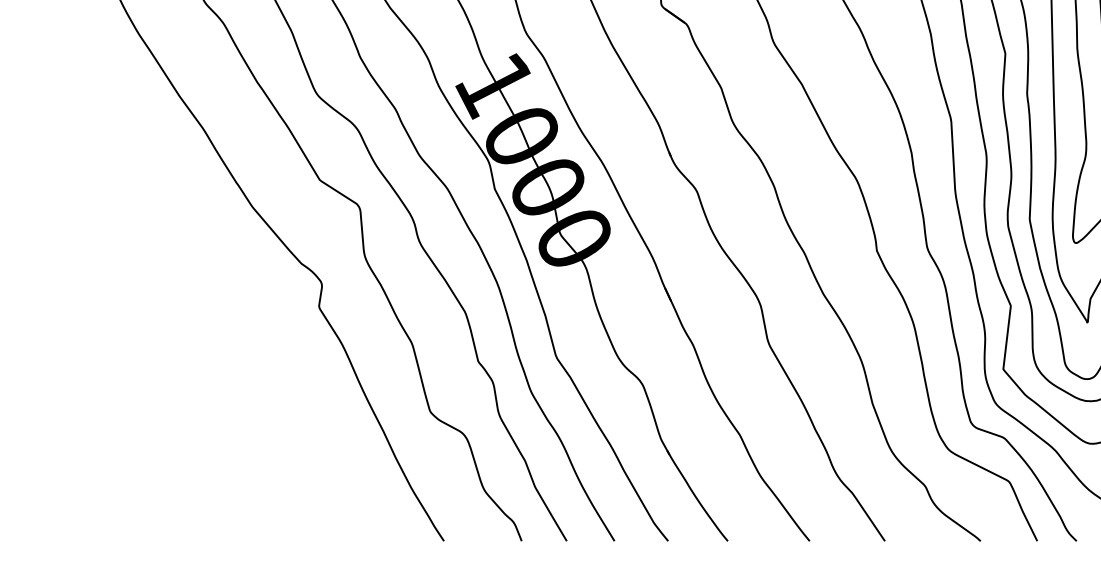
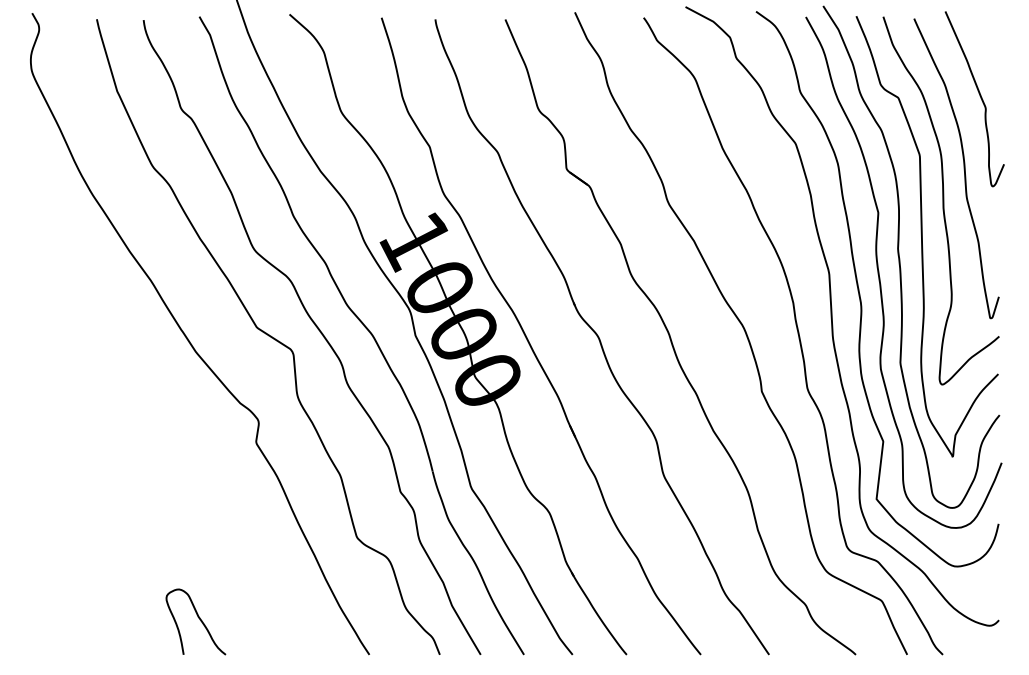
curve: (255, 501) -> (198, 618), added

